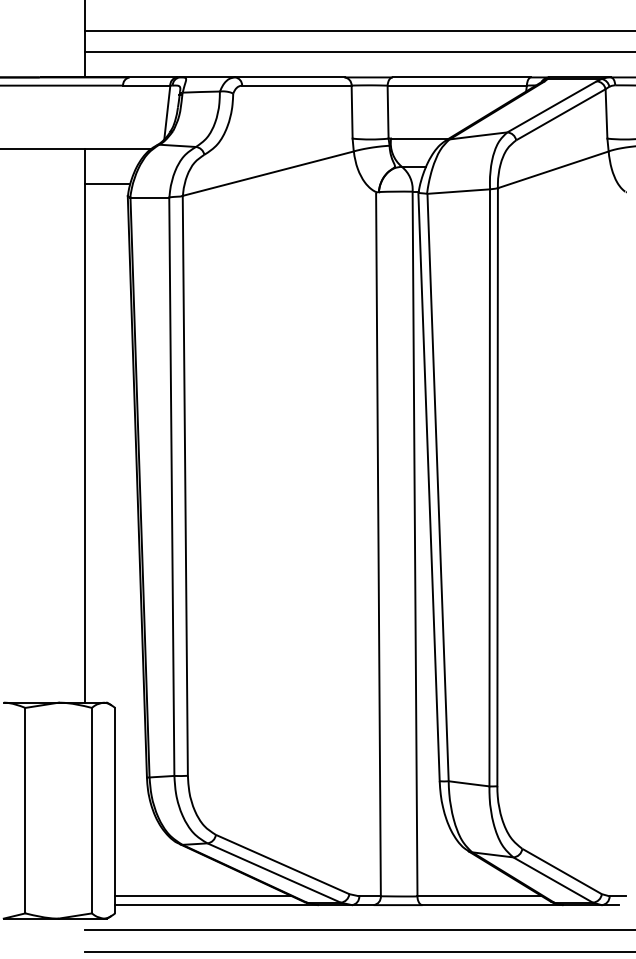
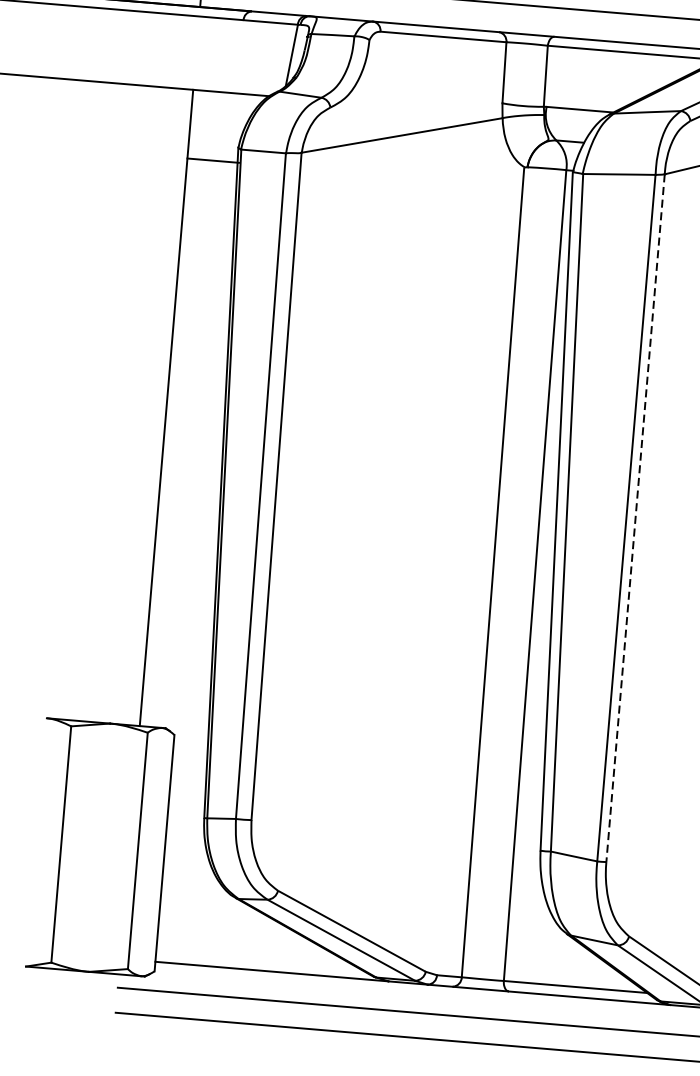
line: (106, 184) -> (212, 161), moved
line: (497, 487) -> (635, 518), solid -> dashed
line: (203, 896) -> (257, 960), removed

